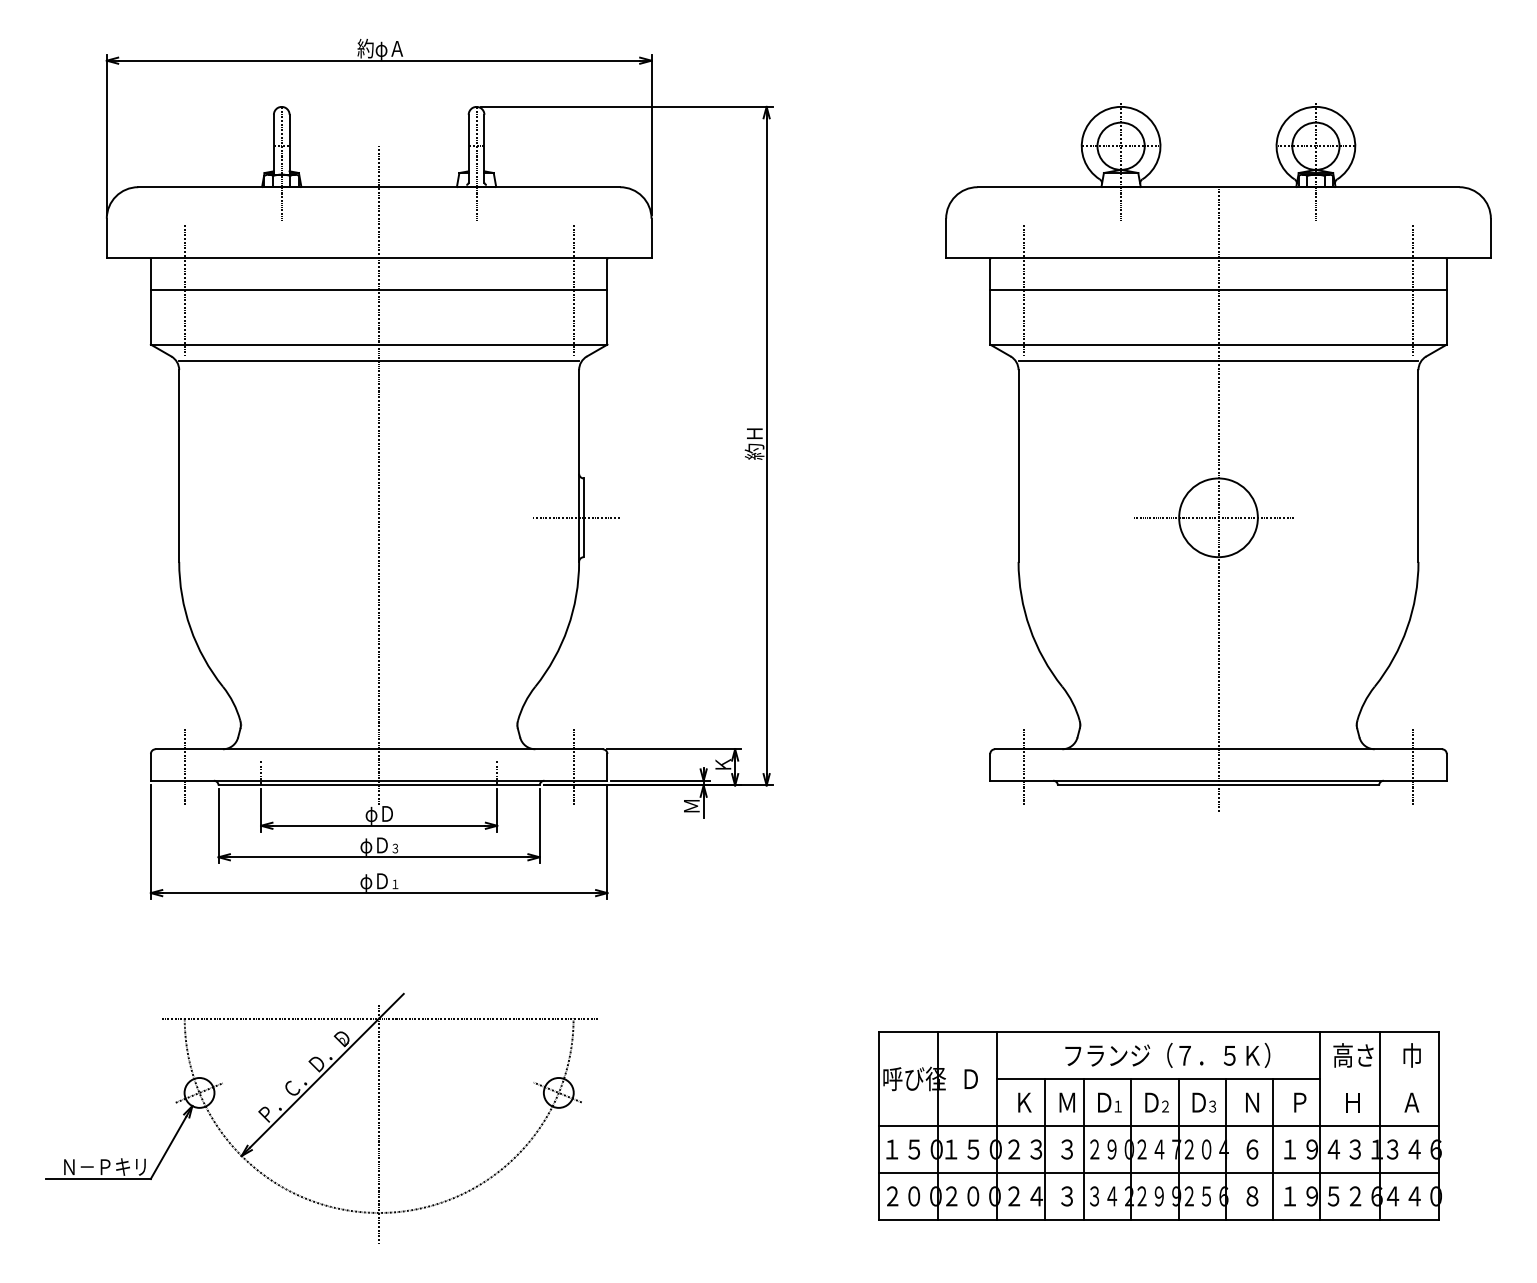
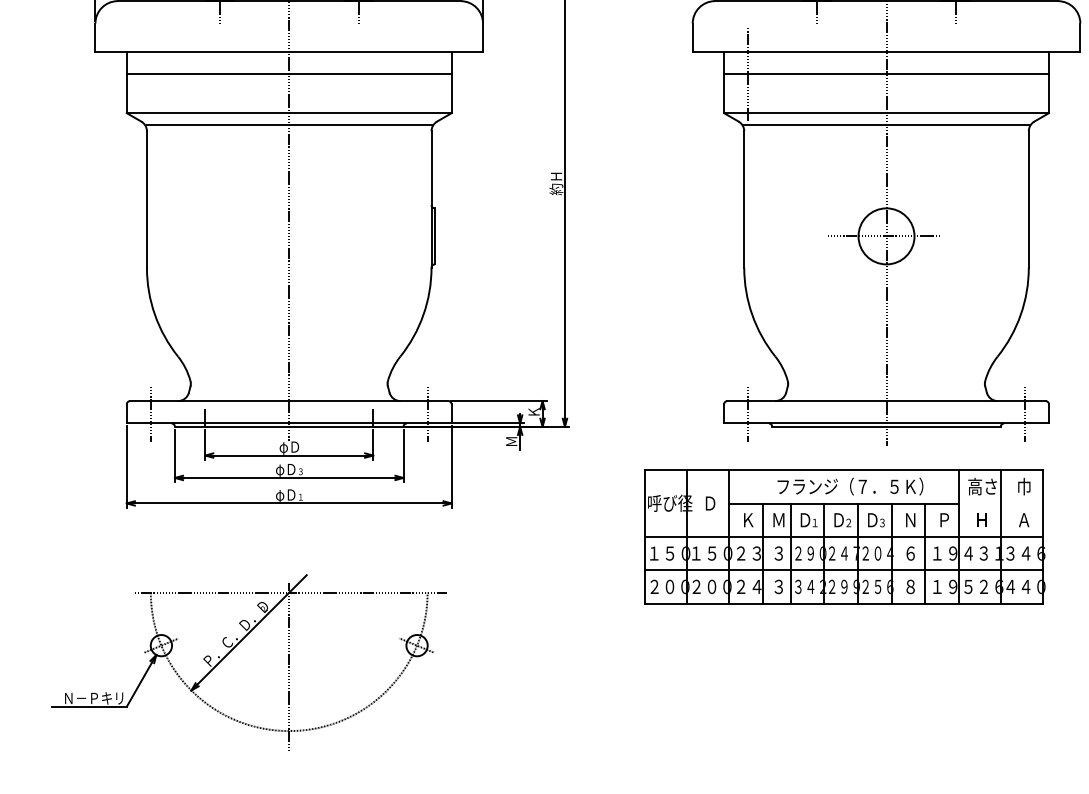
line: (184, 290) -> (150, 74), removed
line: (573, 290) -> (427, 74), removed
line: (1412, 290) -> (1024, 74), removed
line: (576, 517) -> (429, 236), removed
part: (1159, 1125) -> (844, 536), moved

